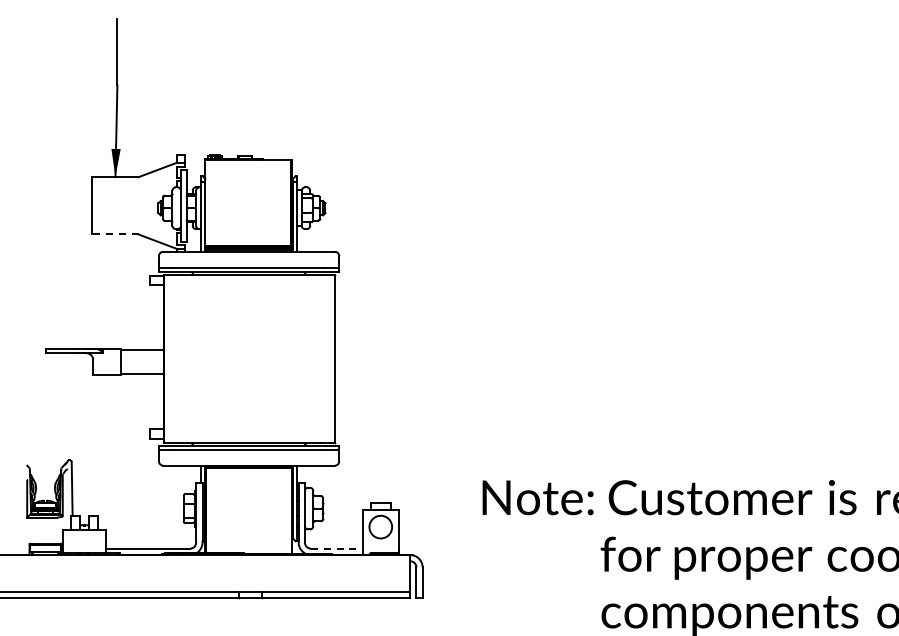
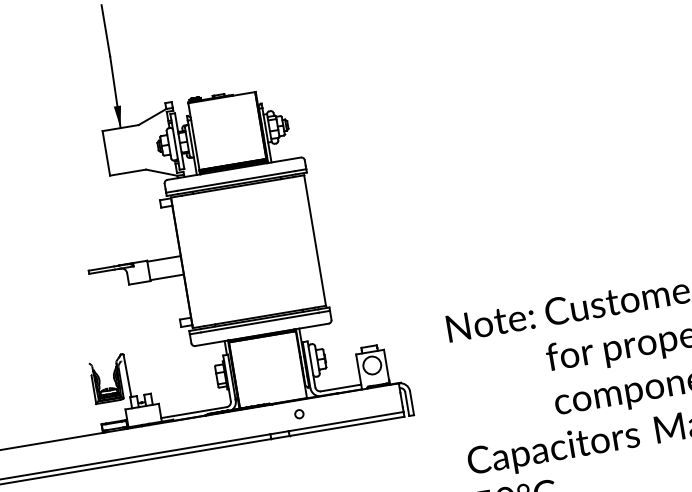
line: (114, 234) -> (127, 172), dashed -> solid
line: (337, 548) -> (341, 387), dashed -> solid
circle: (279, 572) -> (299, 413), added

